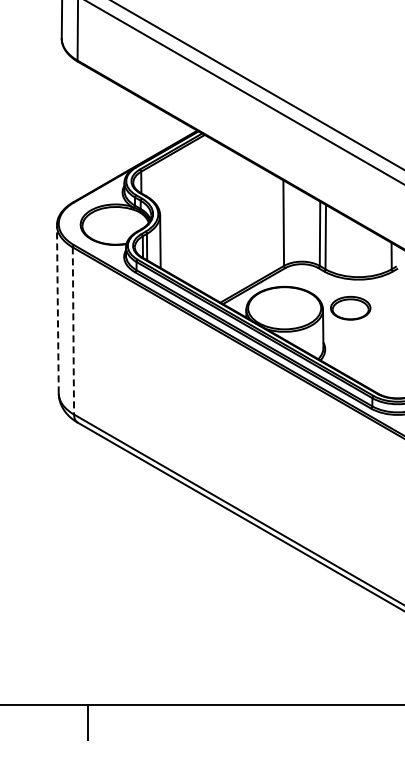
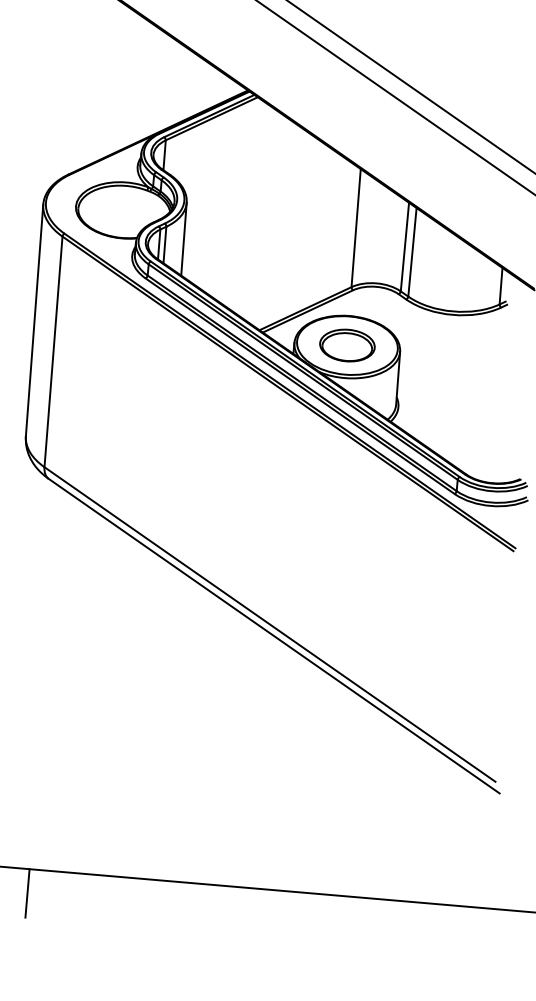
part: (350, 308) -> (347, 345), moved
line: (57, 309) -> (34, 320), dashed -> solid
line: (73, 330) -> (53, 351), dashed -> solid

